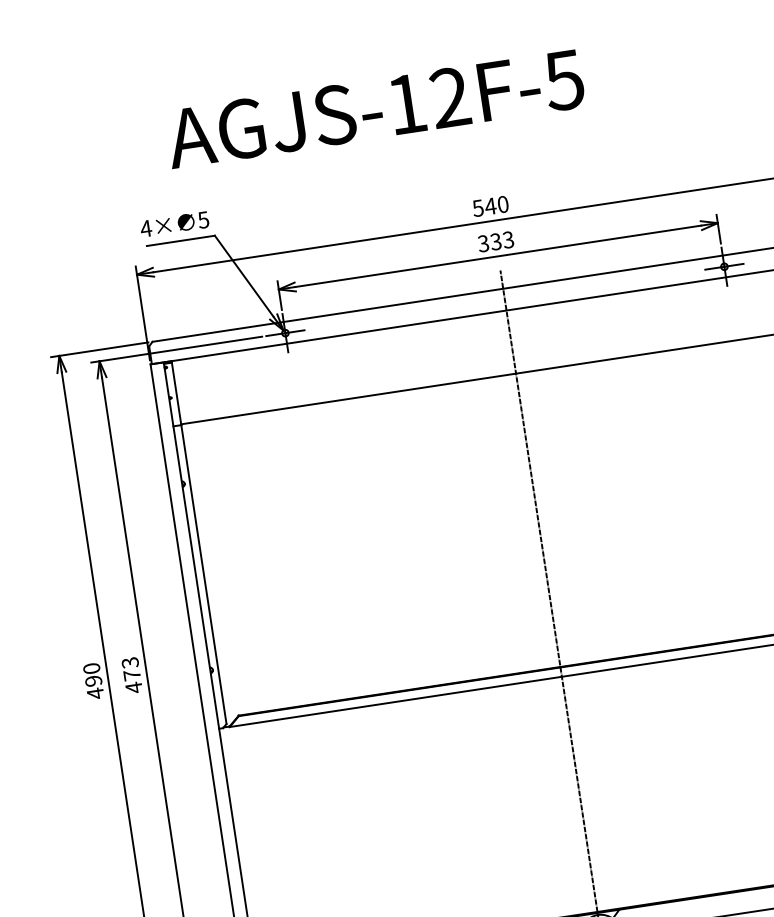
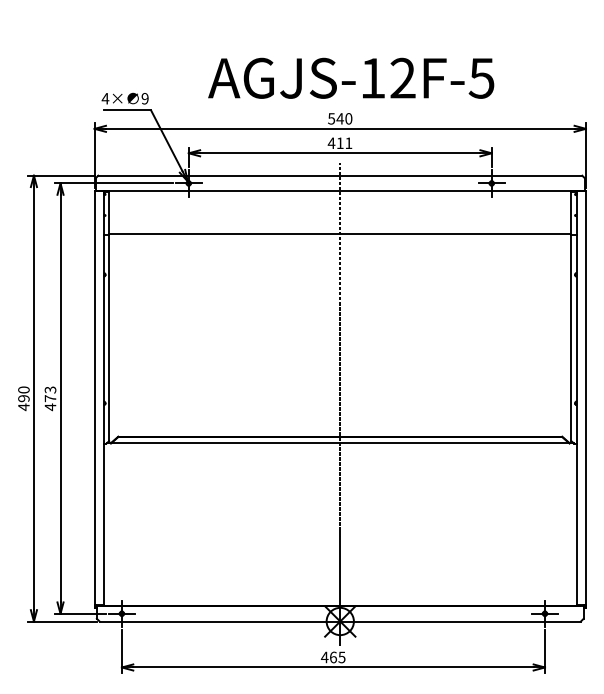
text: (375, 107) -> (351, 77), moved
text: (202, 219) -> (144, 98), 5 -> 9
text: (495, 242) -> (339, 143), 333 -> 411

